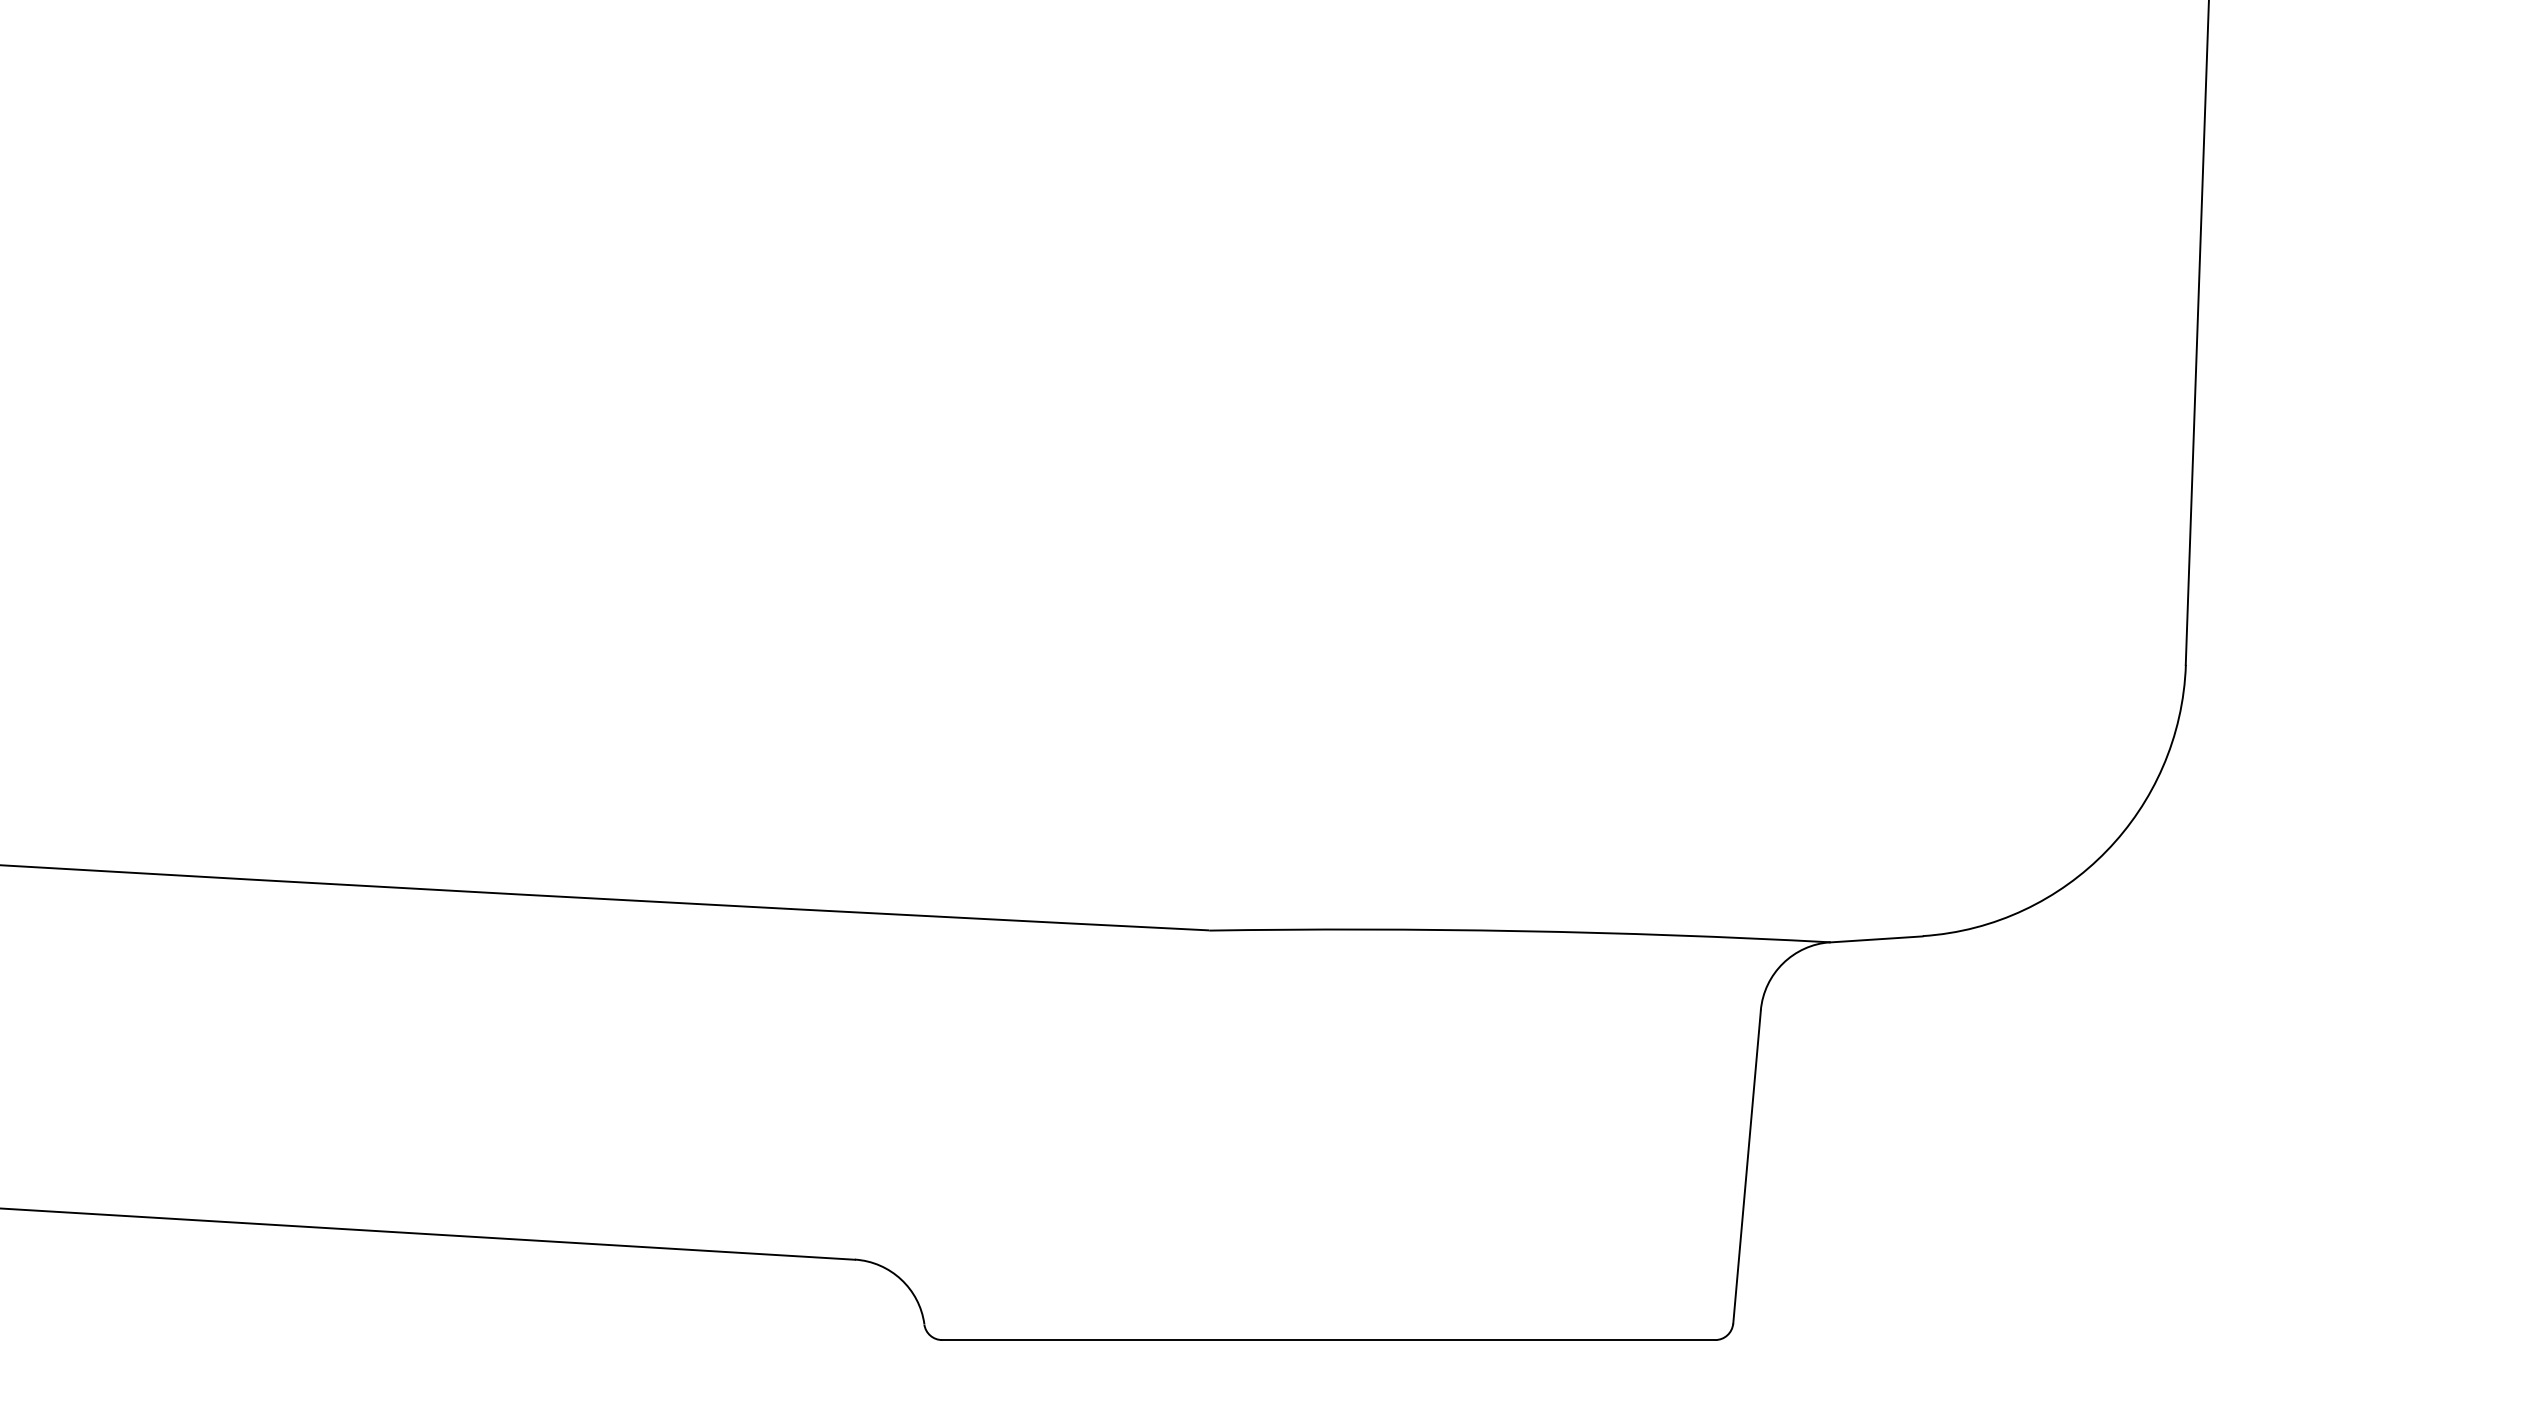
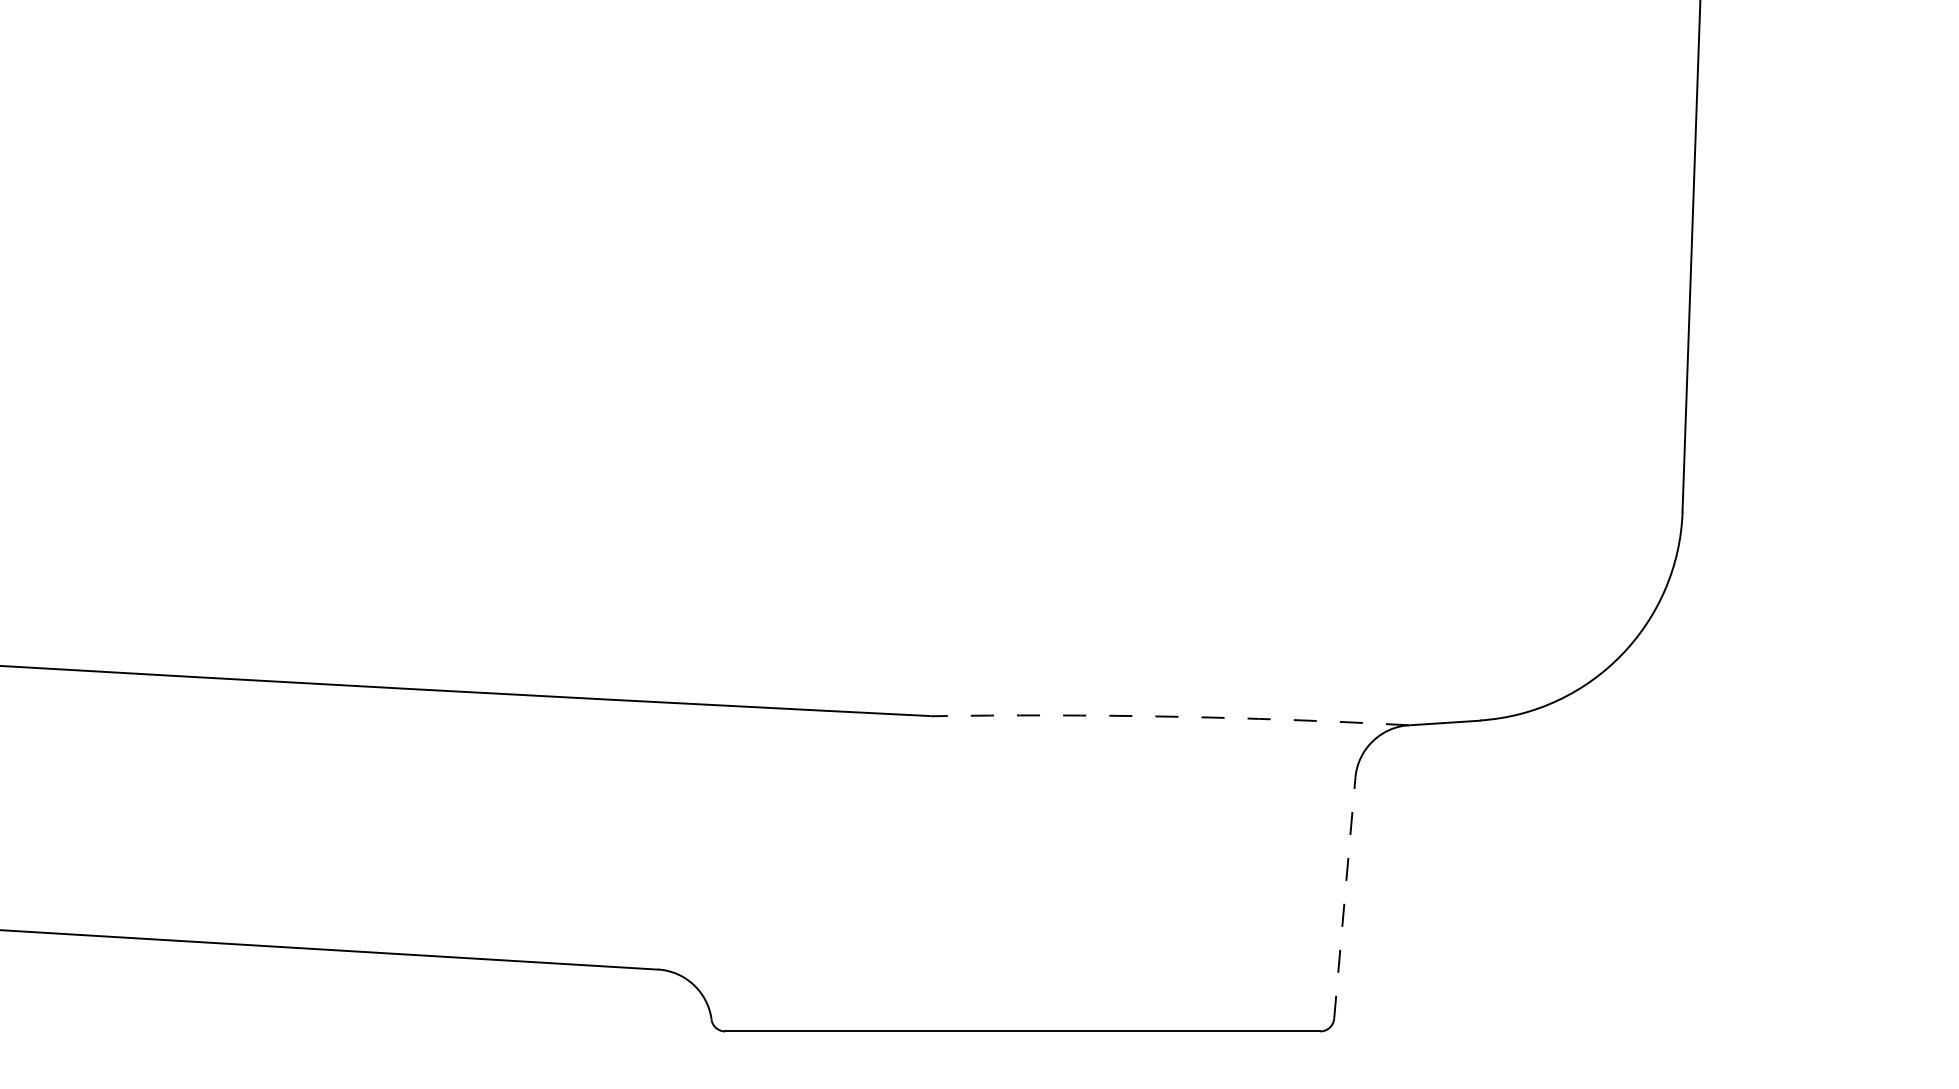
arc: (1519, 931) -> (1169, 716), solid -> dashed
line: (1747, 1166) -> (1345, 897), solid -> dashed

